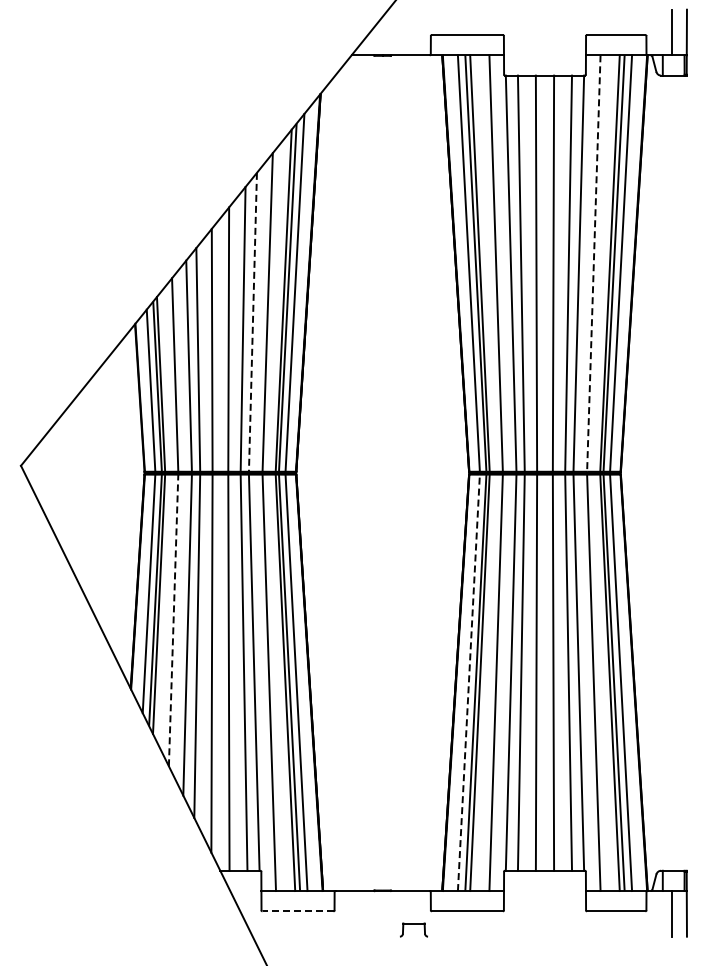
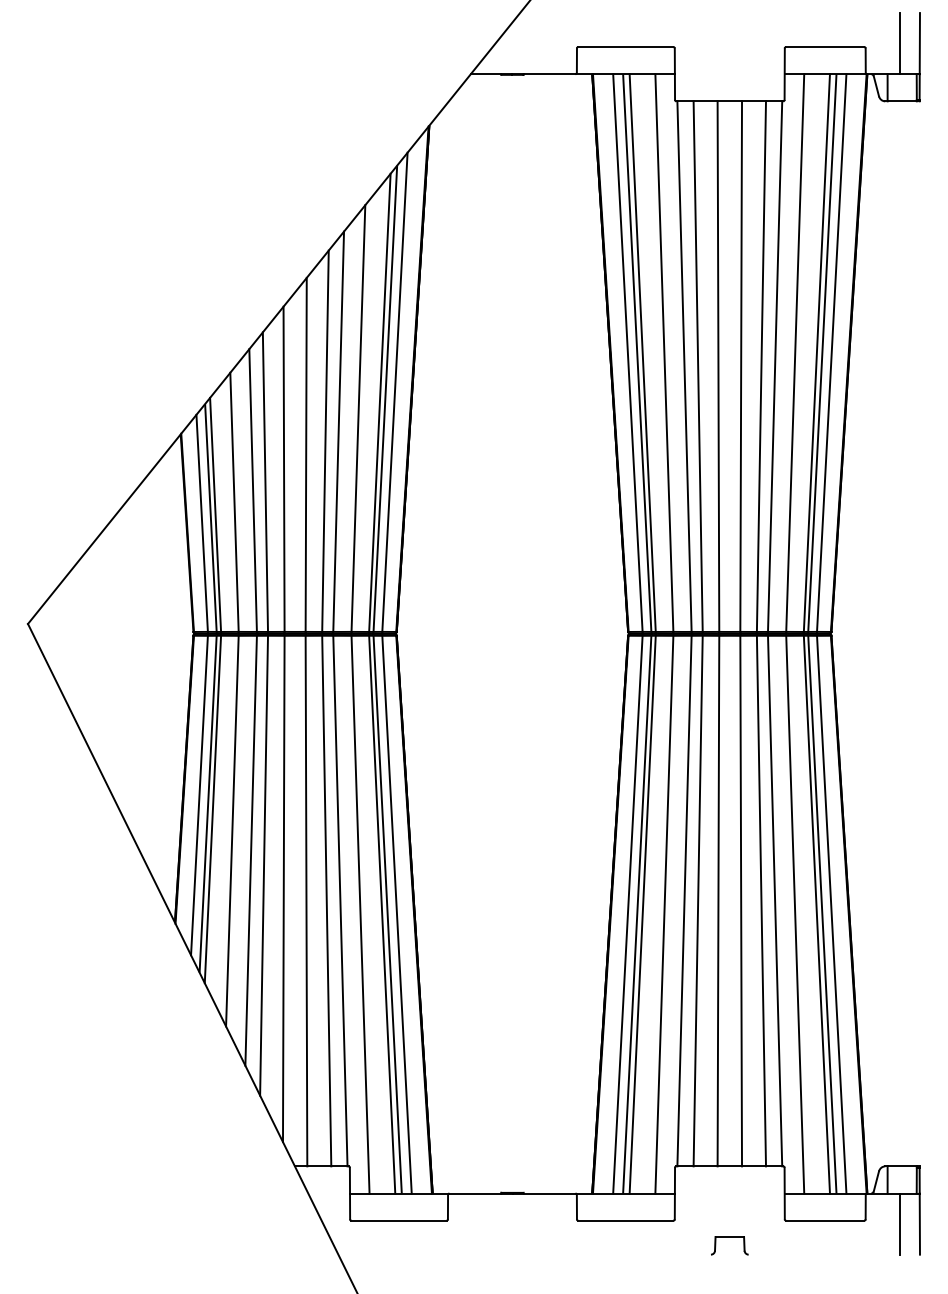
line: (593, 264) -> (794, 354), dashed -> solid
line: (252, 322) -> (338, 432), dashed -> solid
line: (173, 620) -> (232, 831), dashed -> solid
line: (468, 682) -> (627, 914), dashed -> solid
line: (298, 911) -> (399, 1220), dashed -> solid
part: (413, 929) -> (729, 1245), moved

